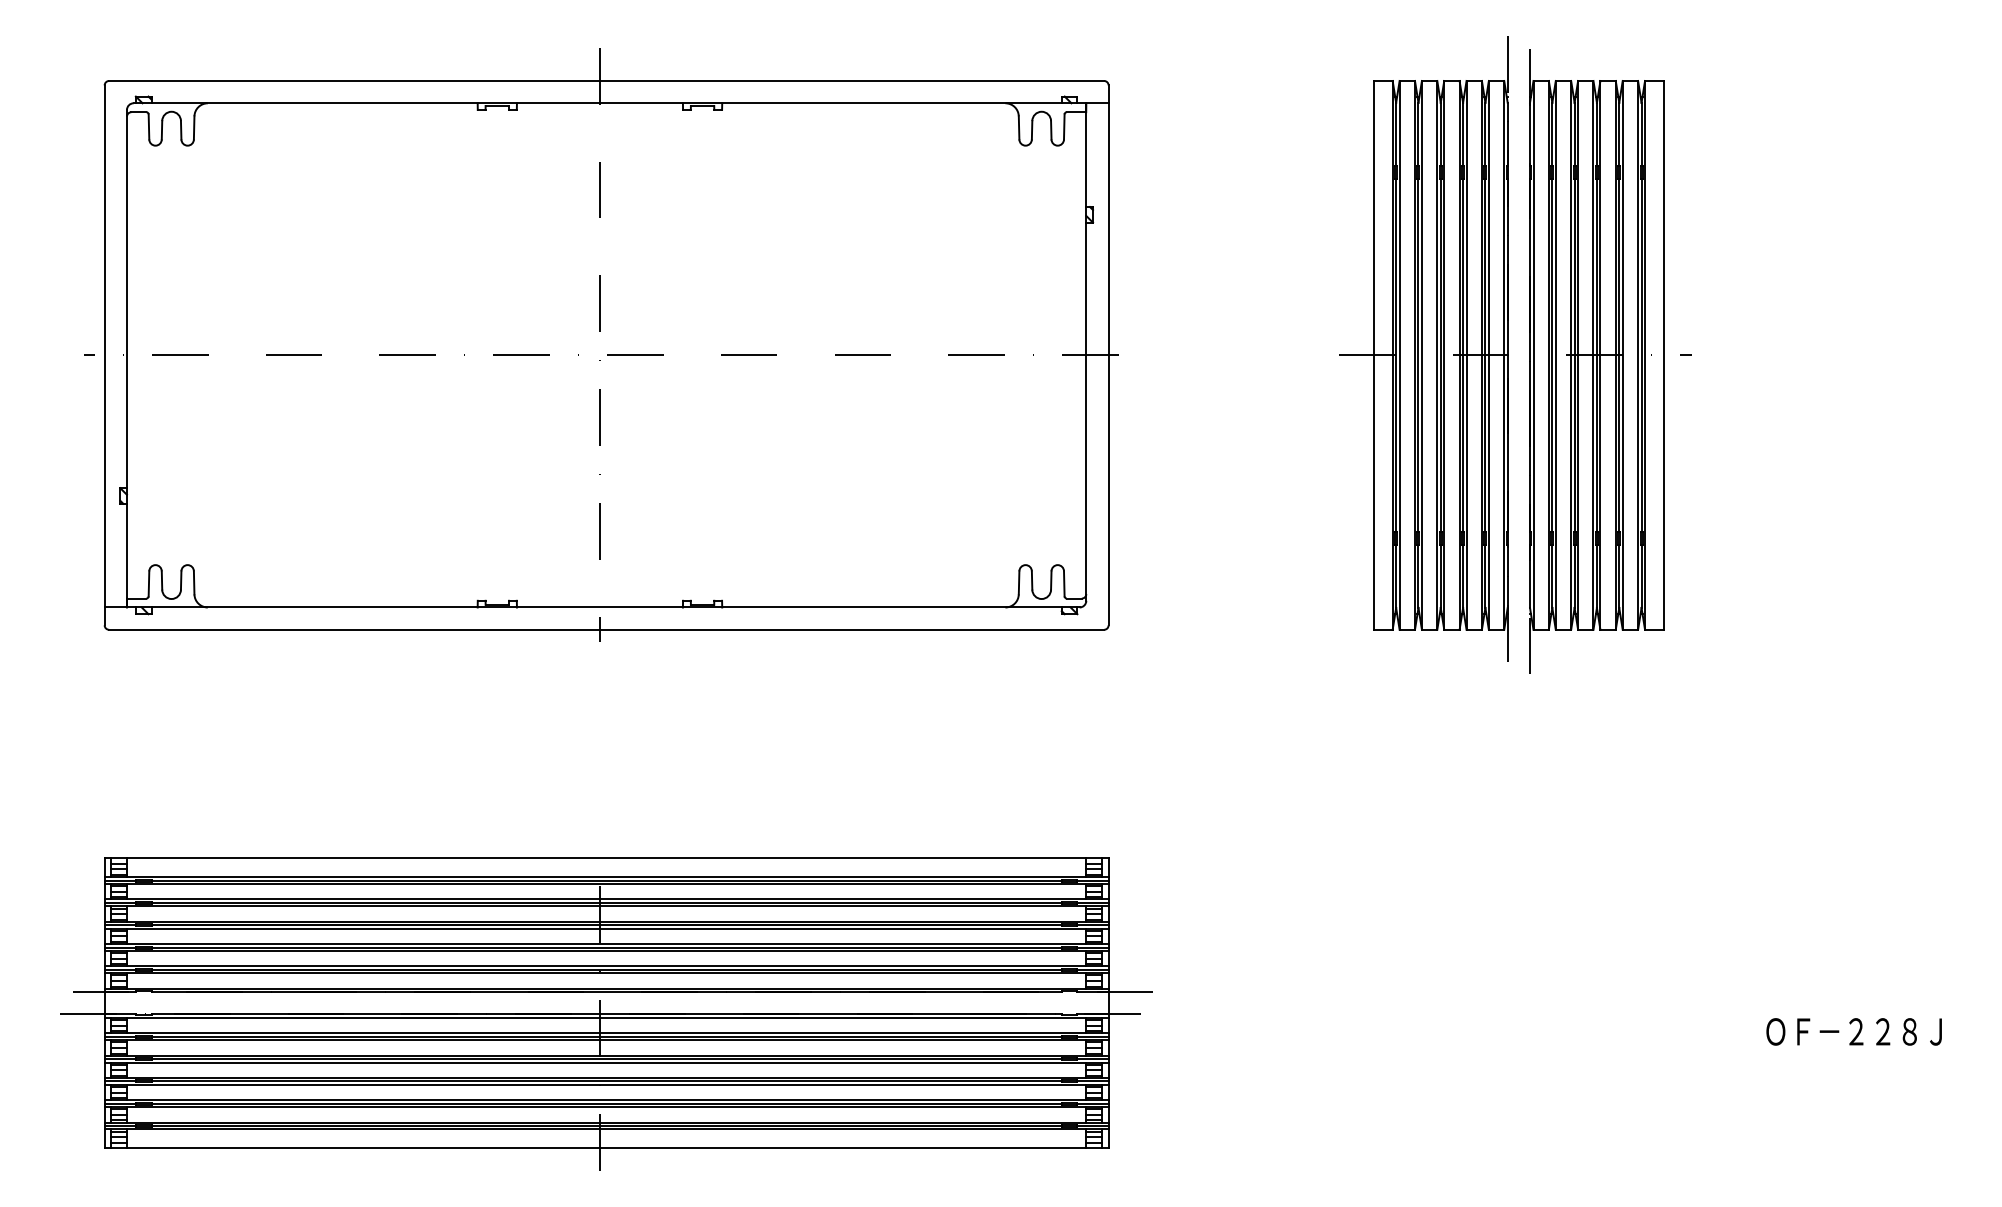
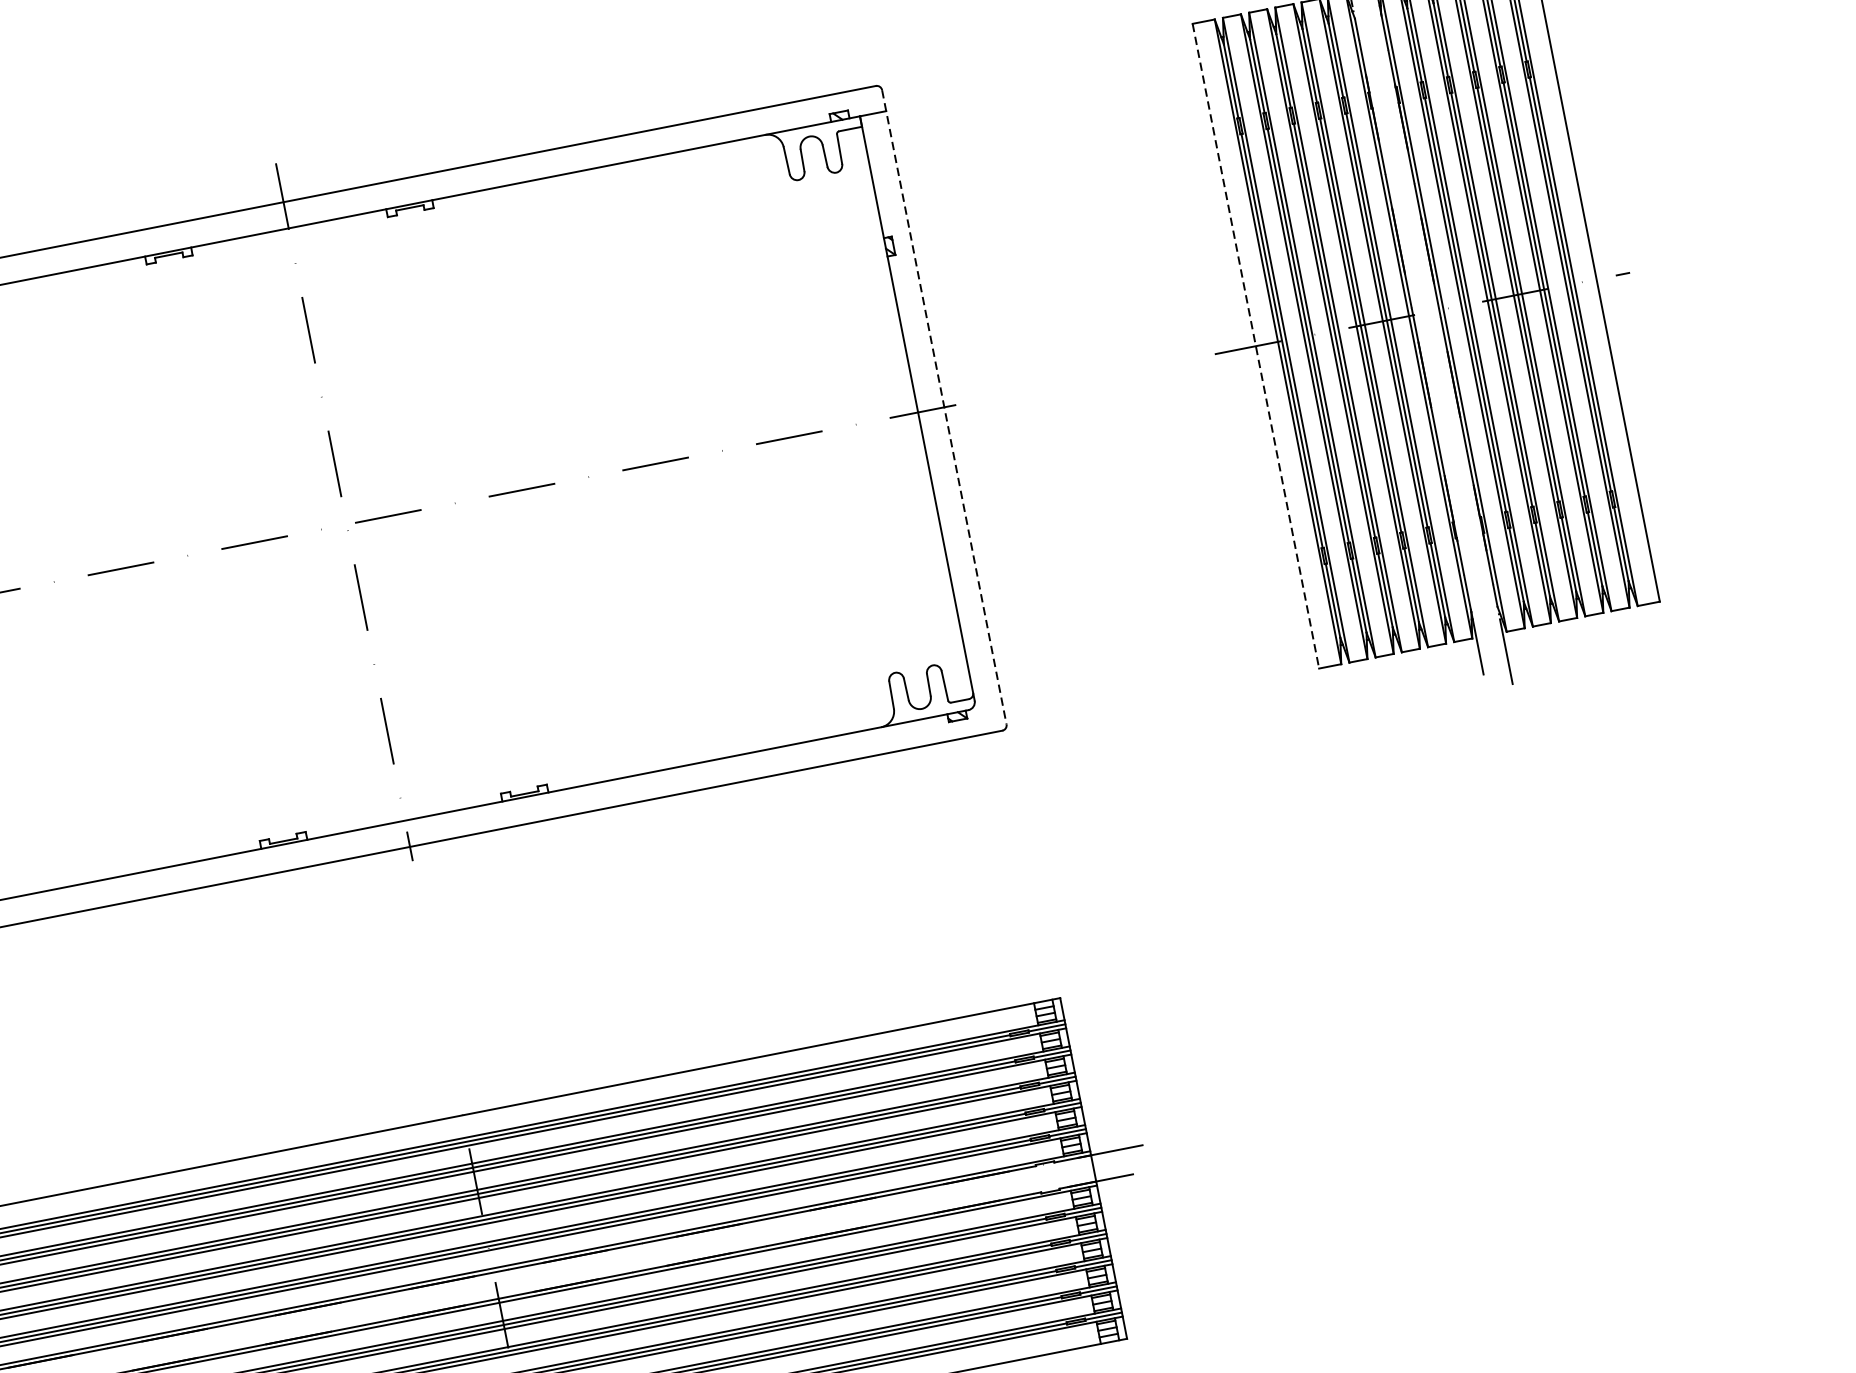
line: (1108, 355) -> (944, 407), solid -> dashed
line: (1373, 355) -> (1255, 346), solid -> dashed

